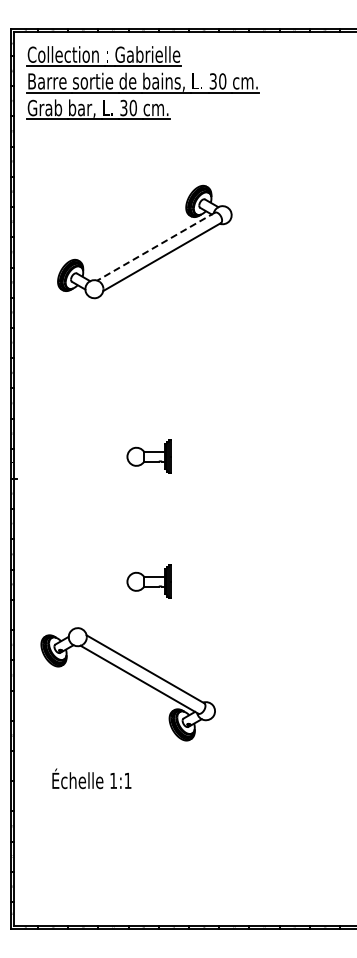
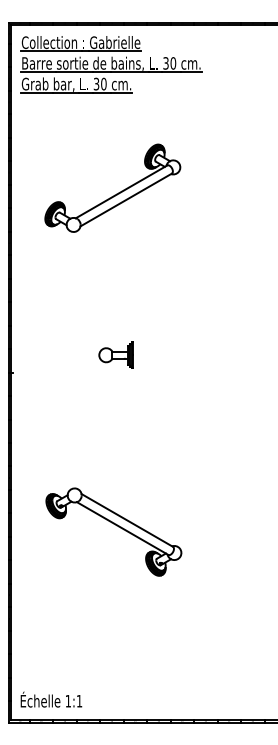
line: (155, 246) -> (121, 191), dashed -> solid
part: (148, 581) -> (115, 452), removed
part: (131, 676) -> (116, 526), moved
text: (91, 778) -> (51, 699), moved

